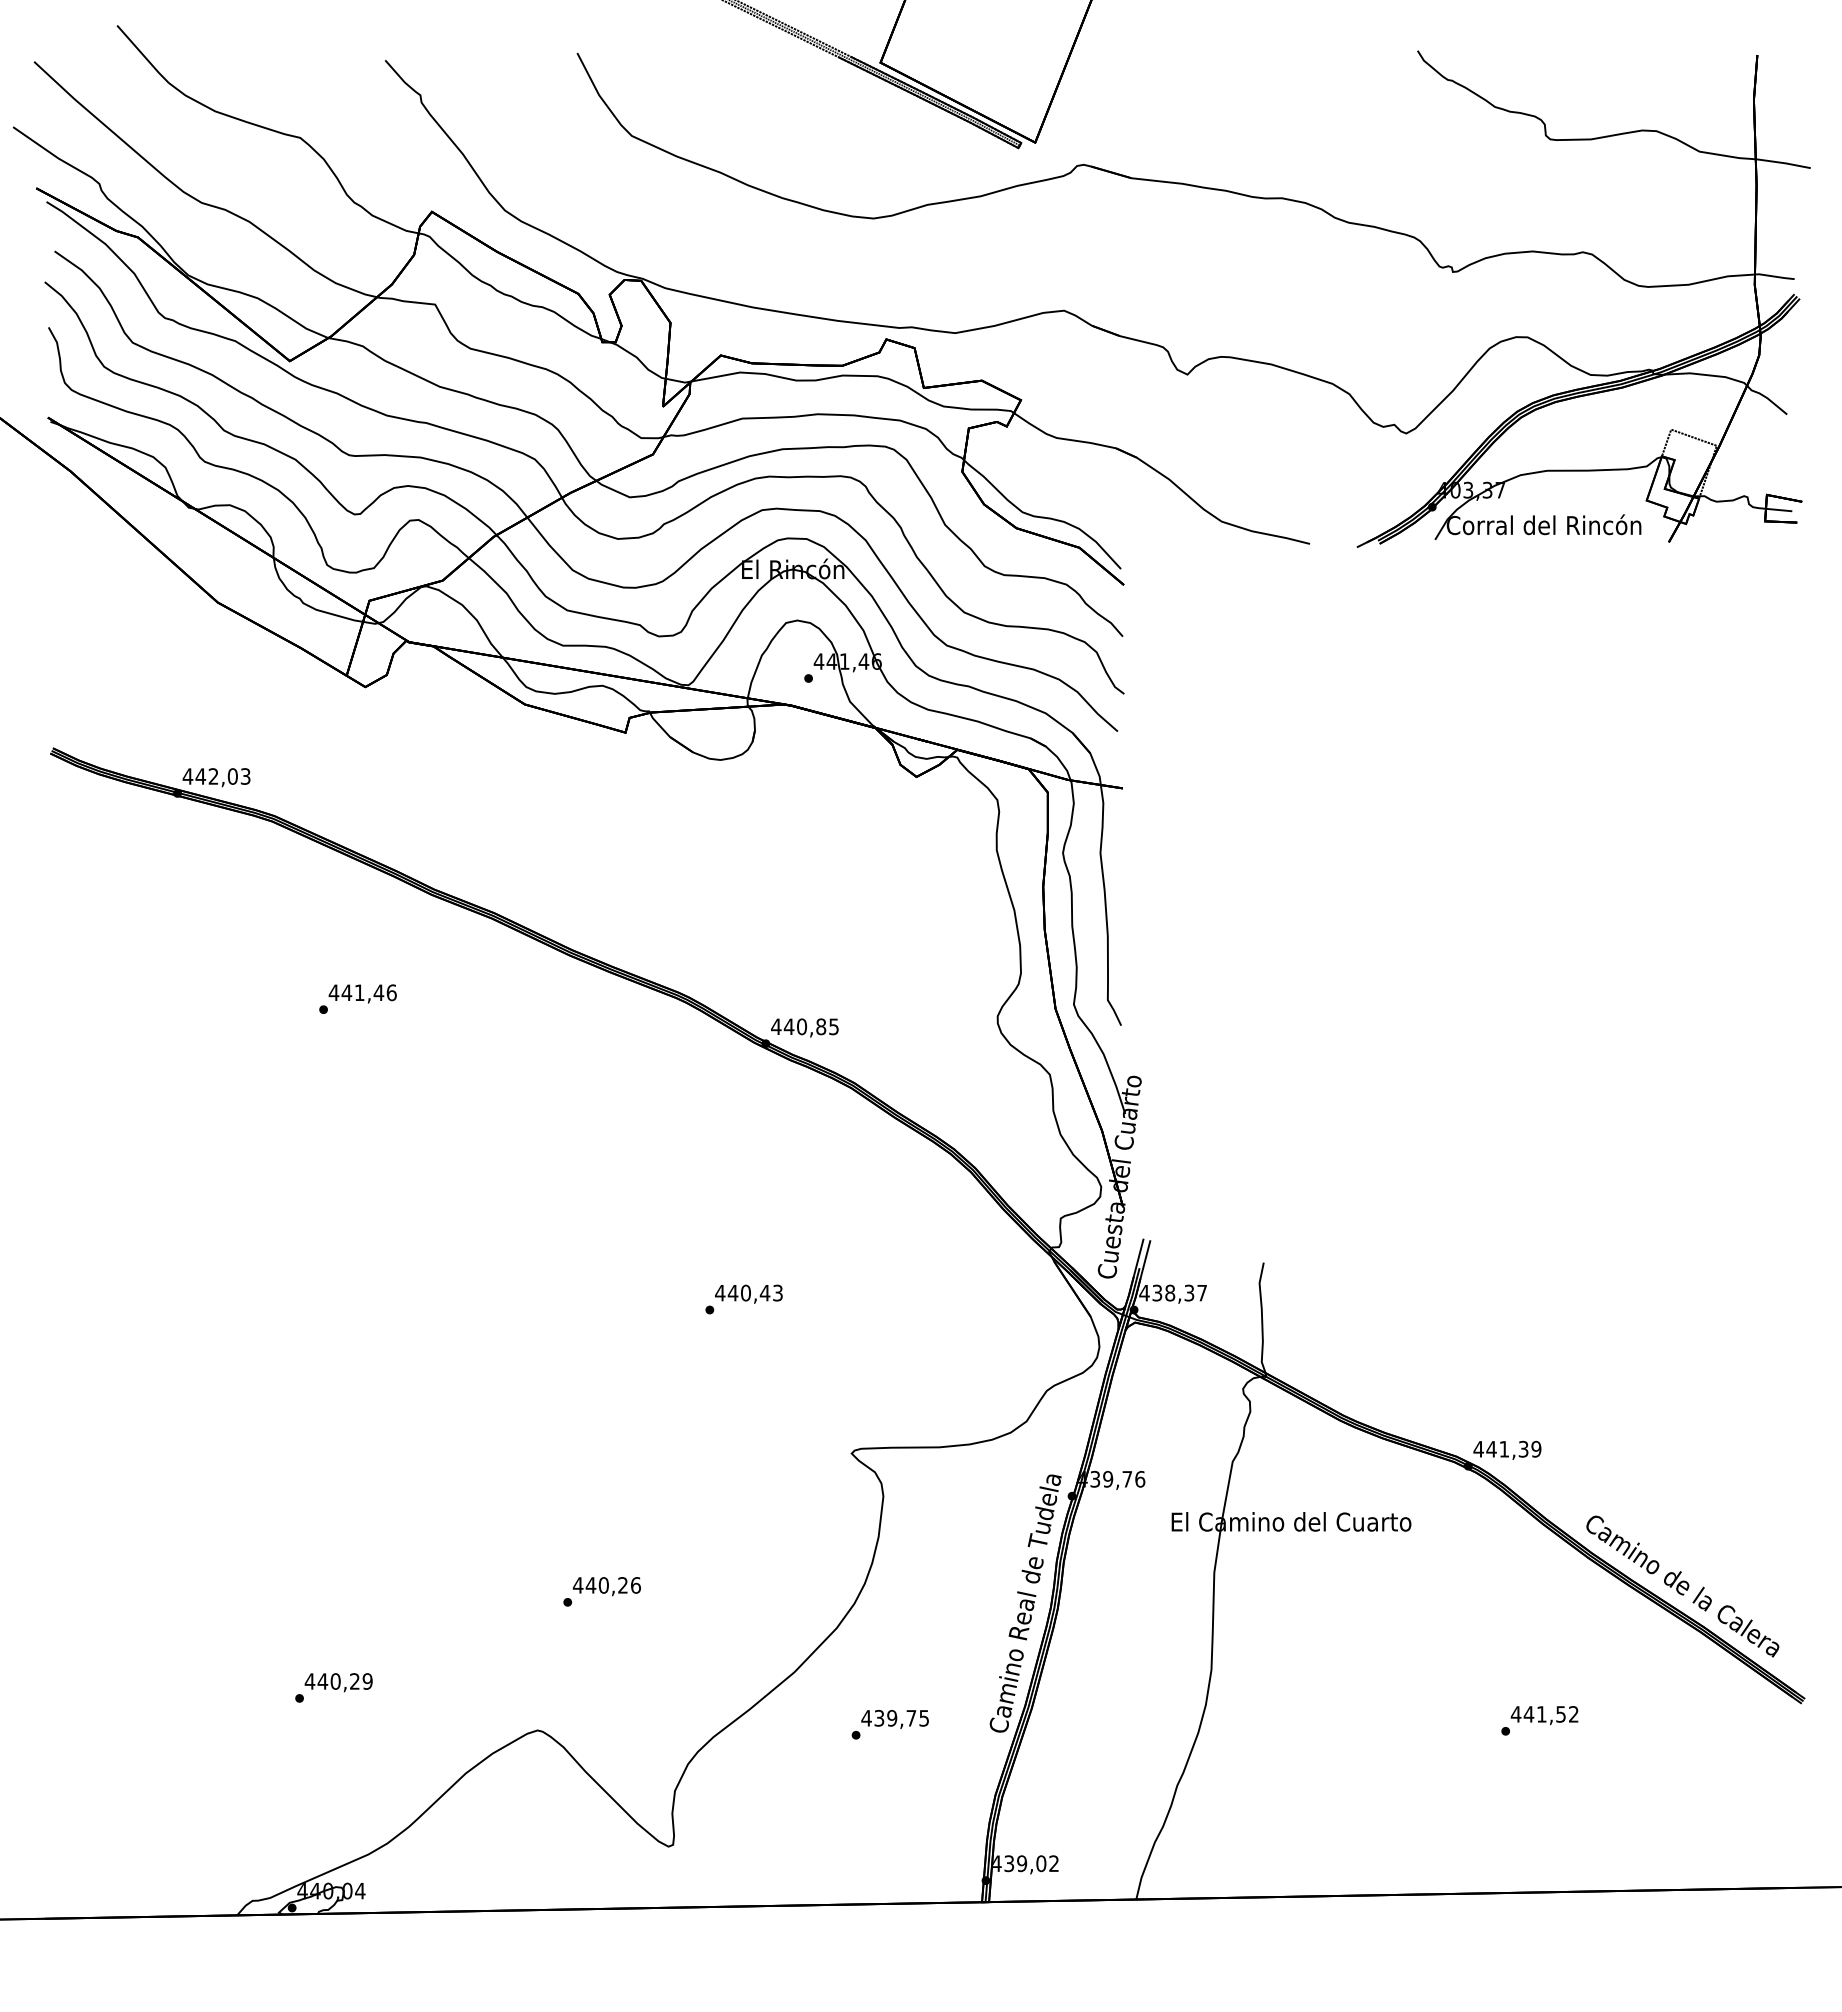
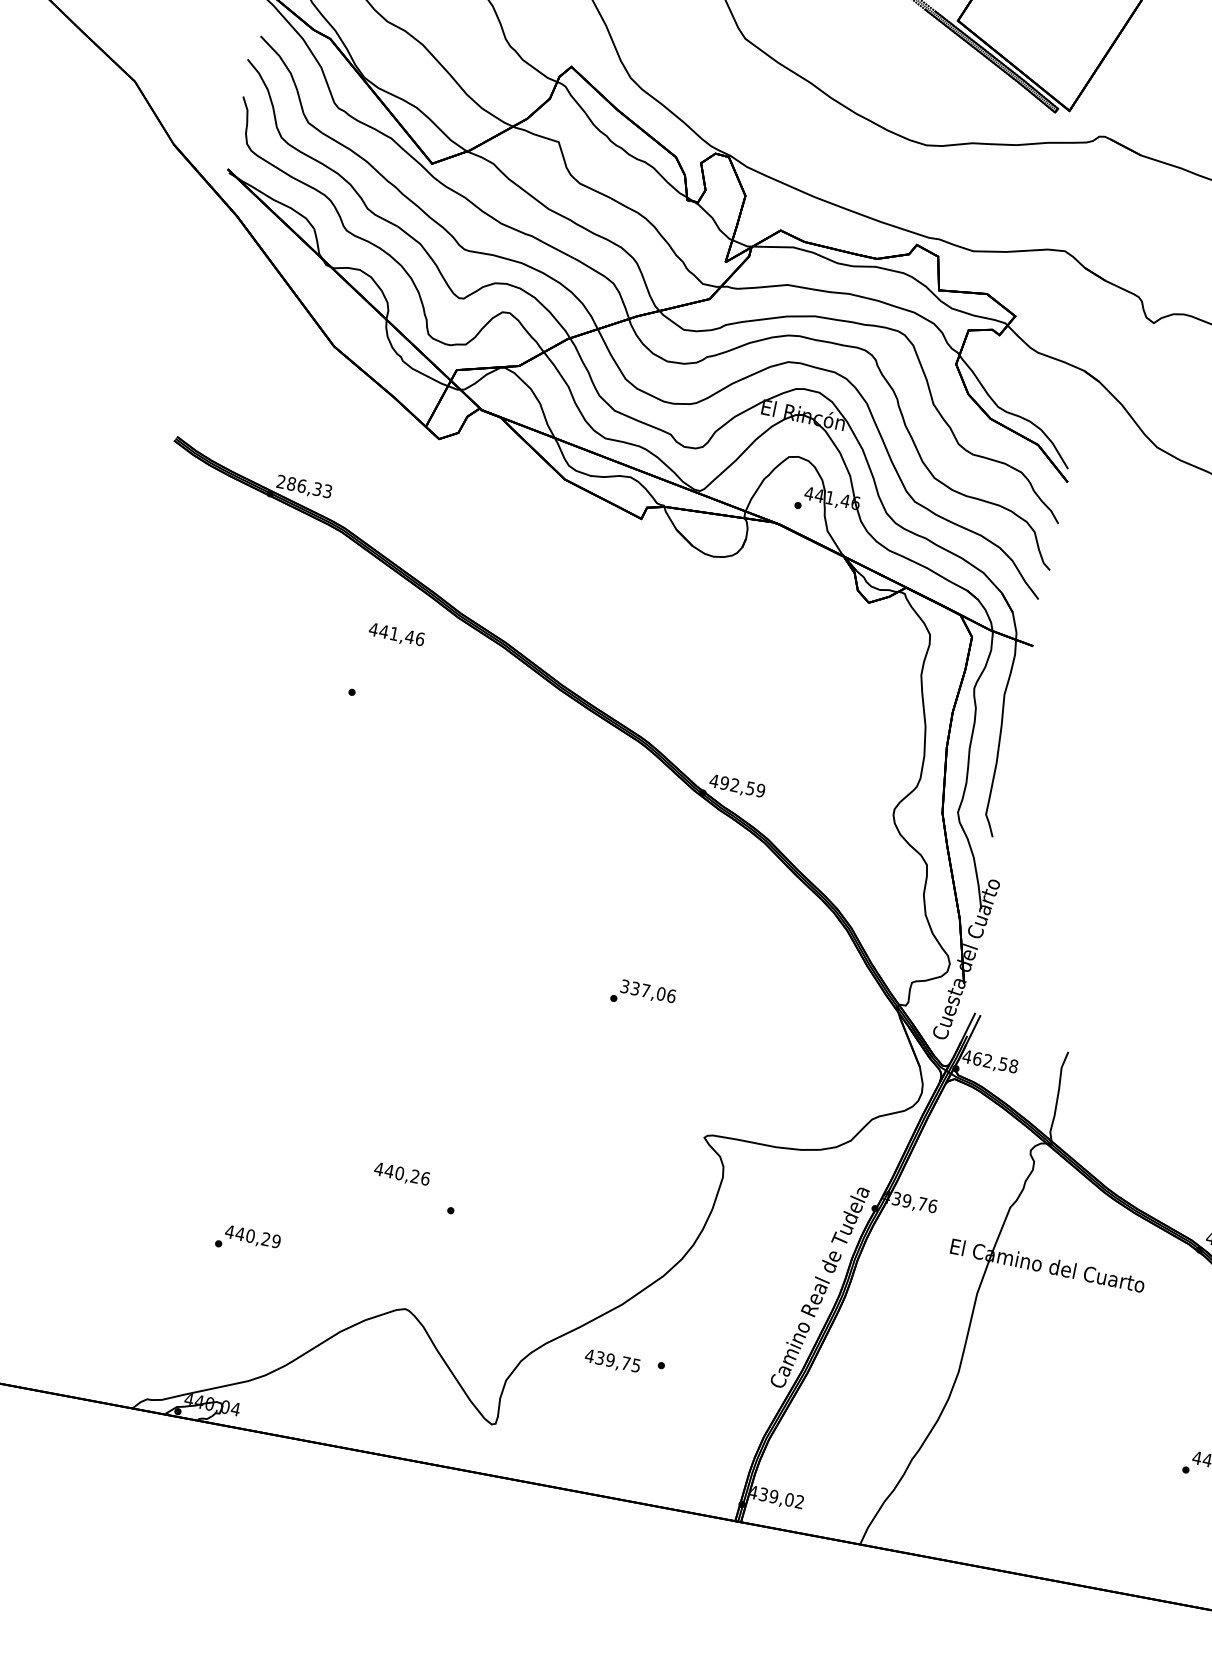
text: (209, 776) -> (298, 485), 442,03 -> 286,33
text: (362, 993) -> (396, 634), moved
text: (810, 1026) -> (741, 786), 440,85 -> 492,59
text: (749, 1292) -> (648, 990), 440,43 -> 337,06
text: (1179, 1292) -> (995, 1062), 438,37 -> 462,58
text: (606, 1586) -> (401, 1174), moved
text: (894, 1719) -> (612, 1361), moved

